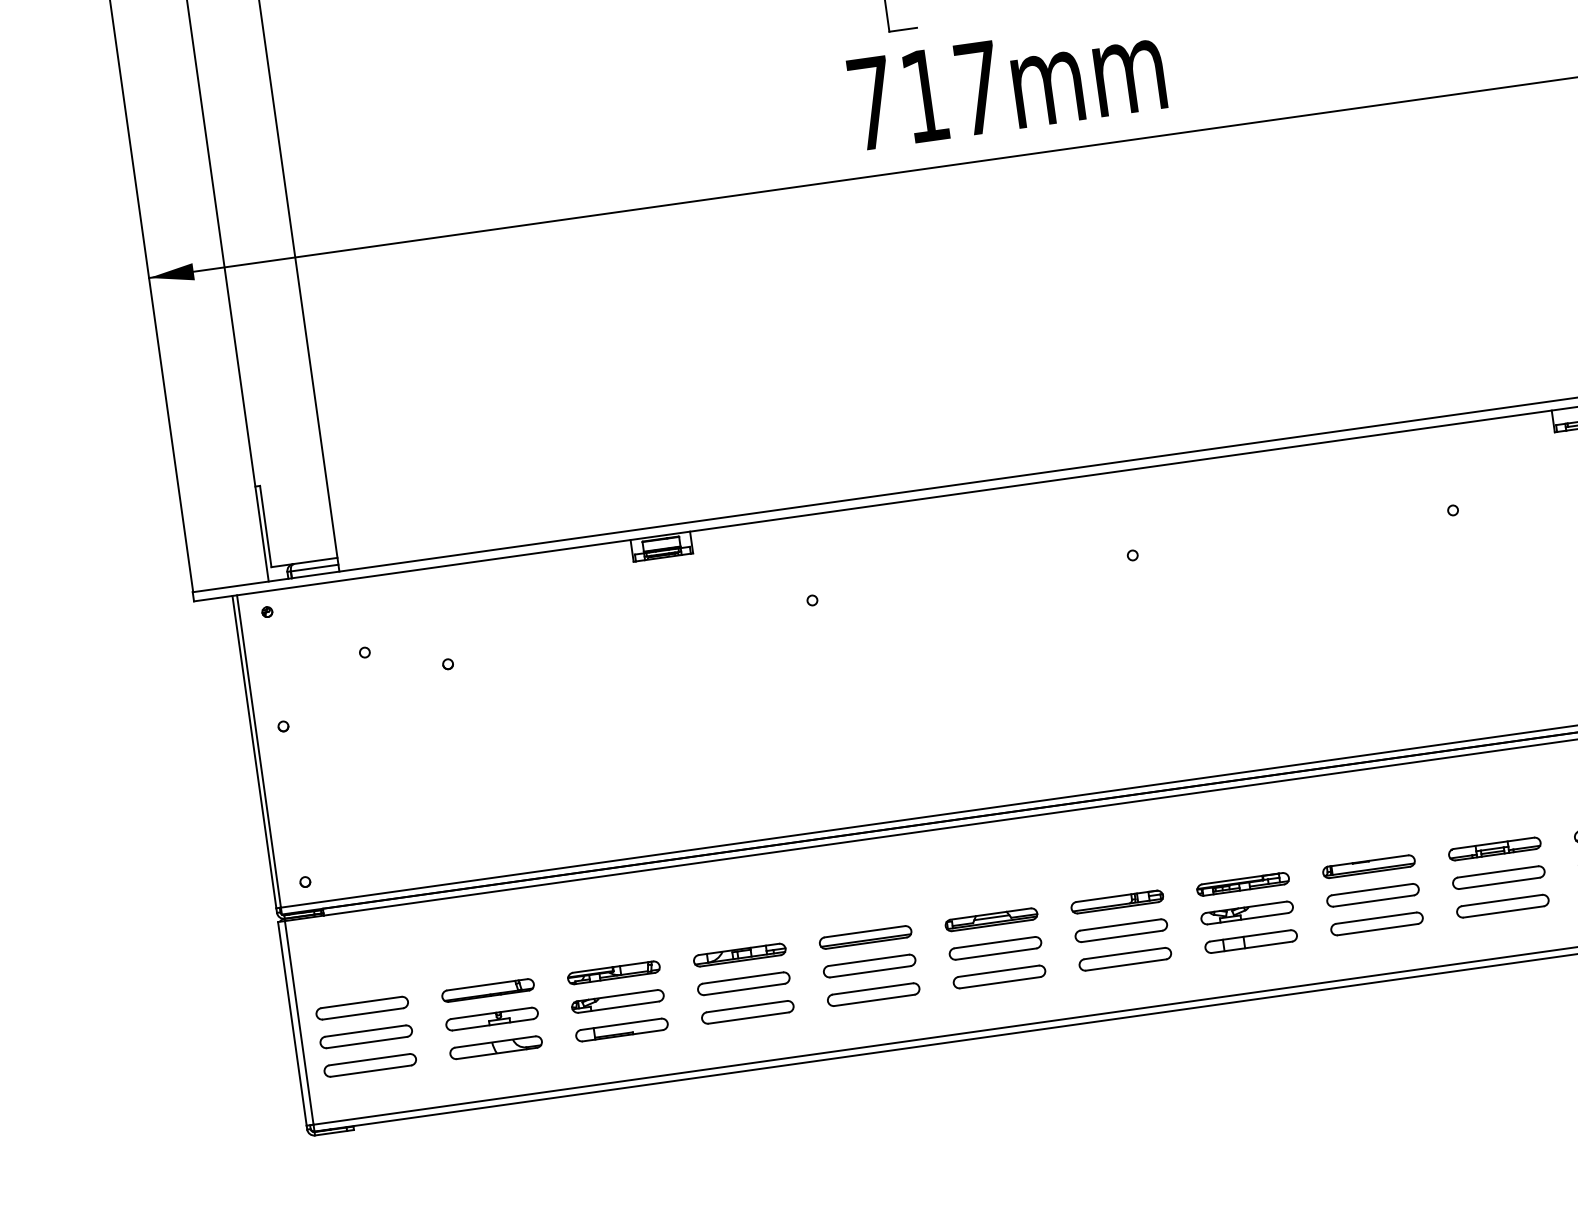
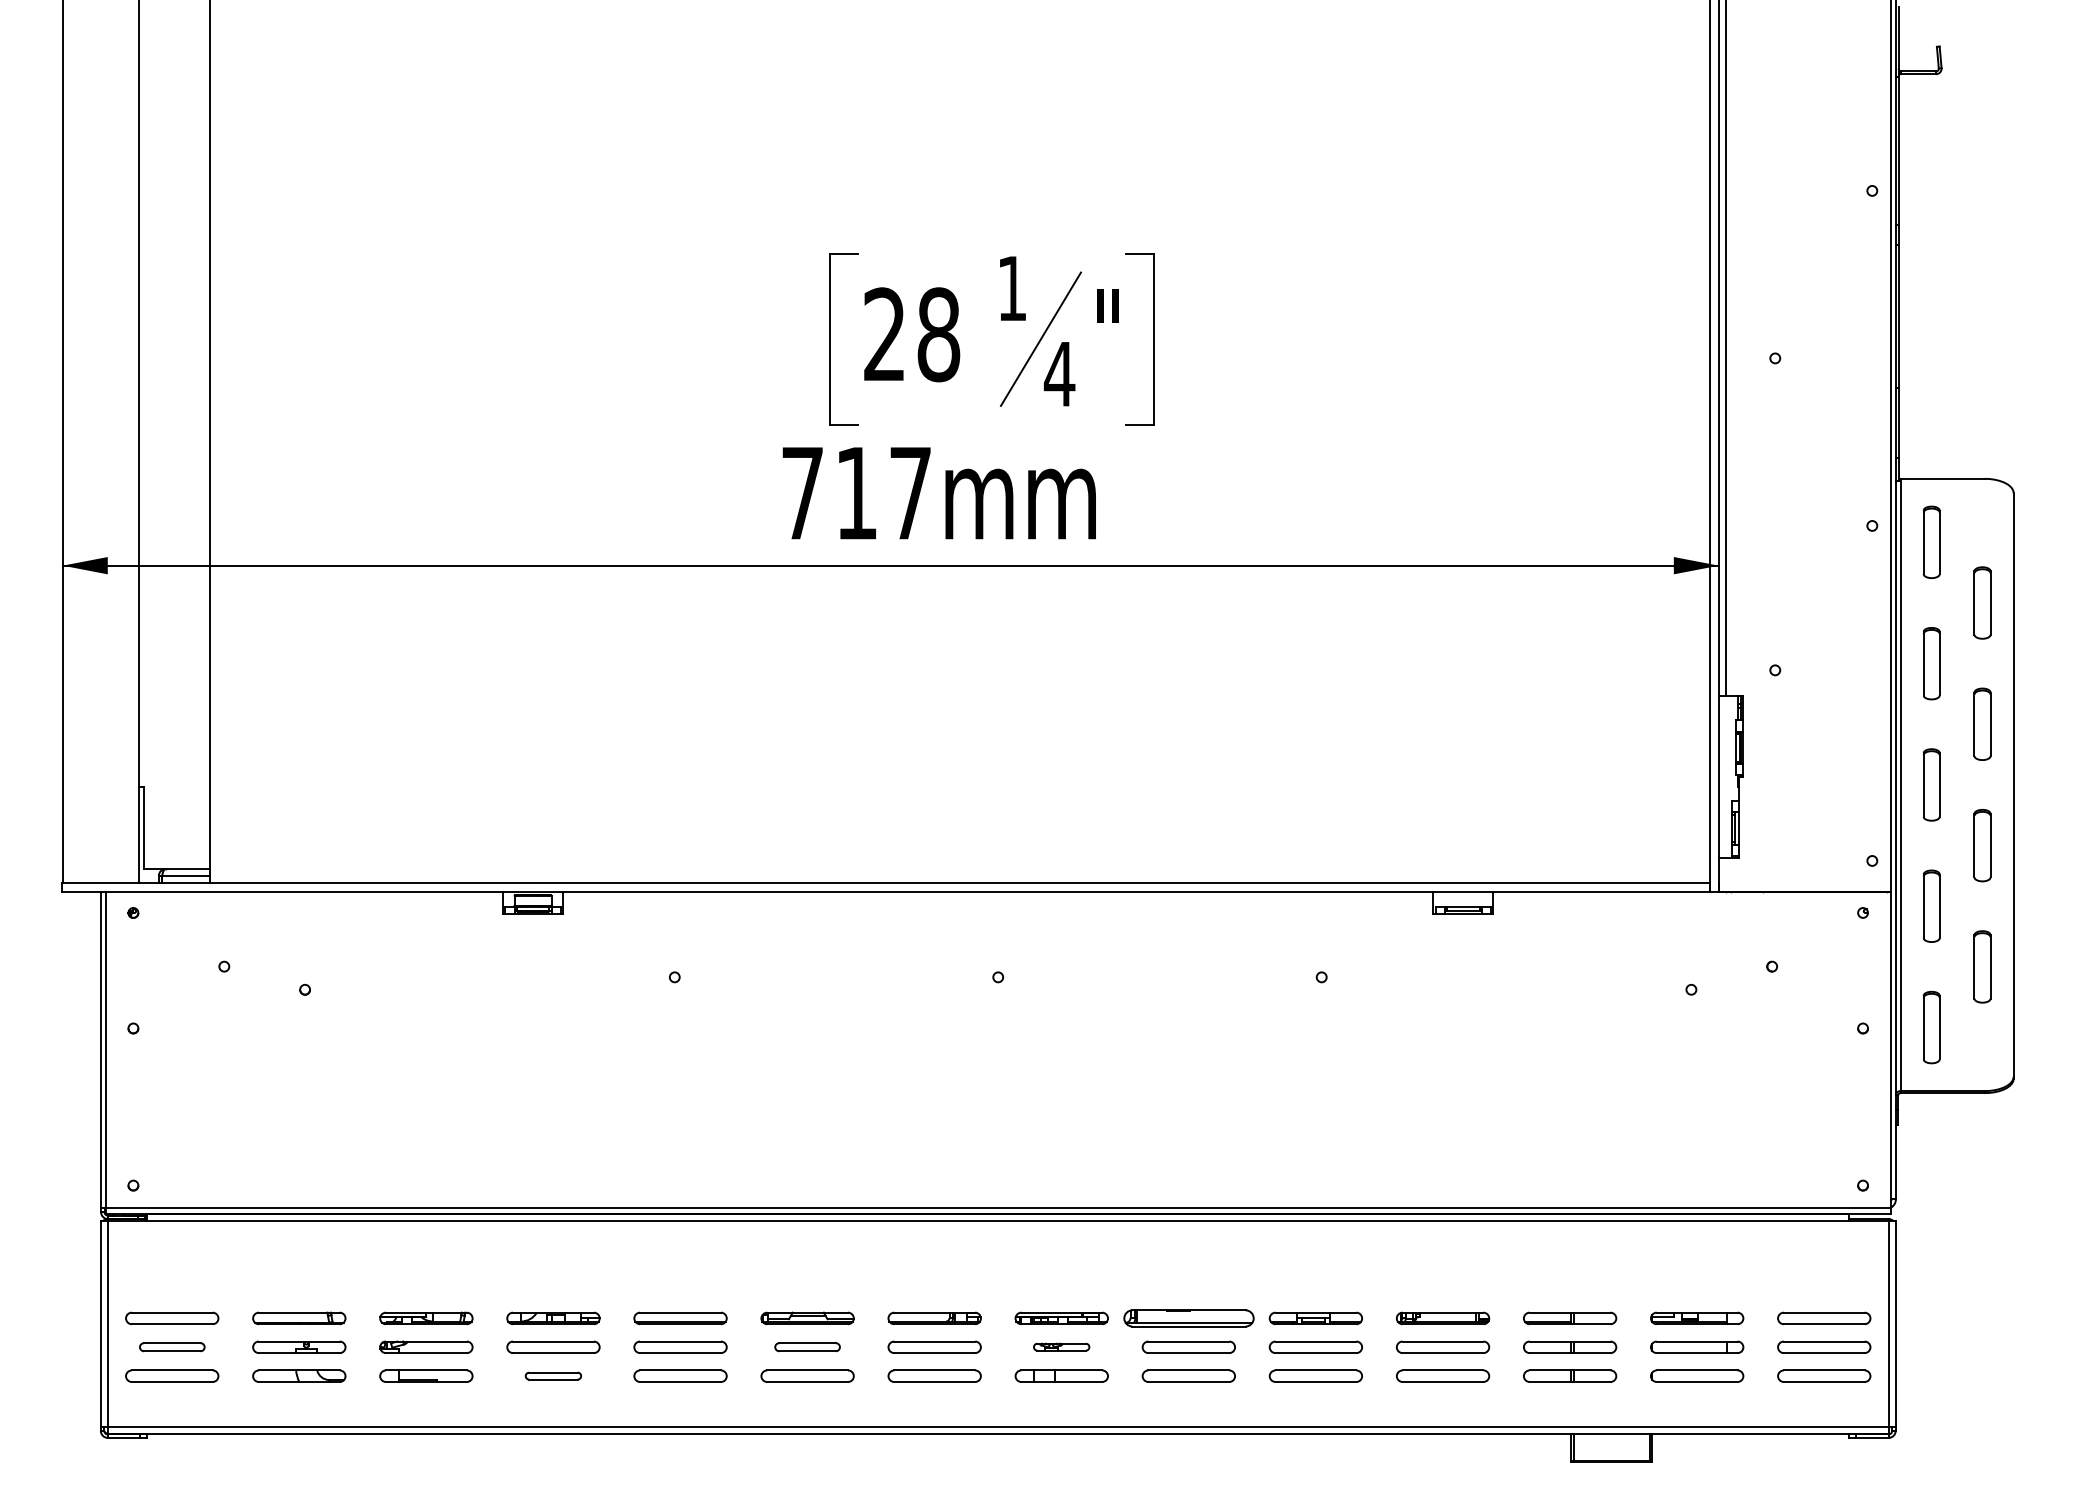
part: (1368, 866) -> (1188, 1318), size x1.4
part: (1246, 912) -> (1061, 1346), size x0.6
part: (995, 947) -> (807, 1346), size x0.7
part: (747, 1011) -> (553, 1375), size x0.6
part: (366, 1035) -> (172, 1346), size x0.7

